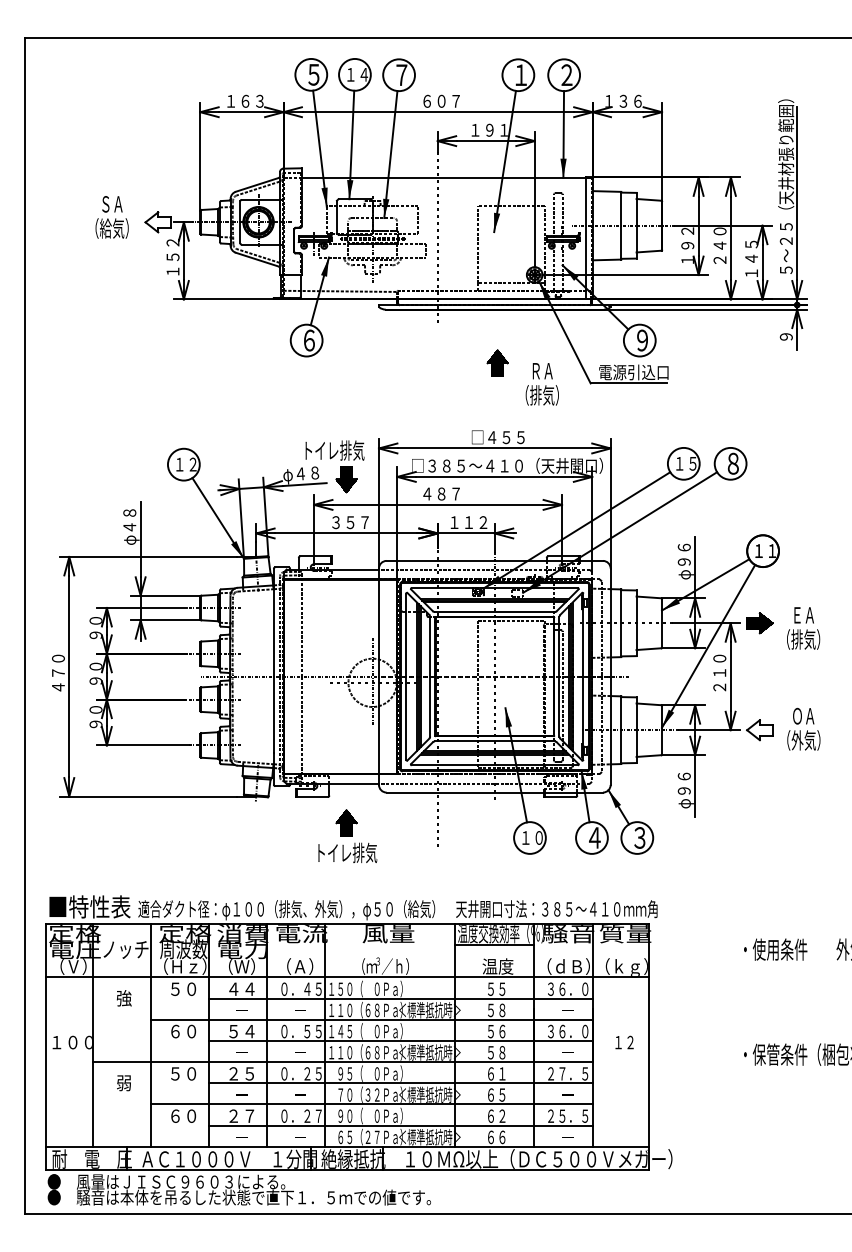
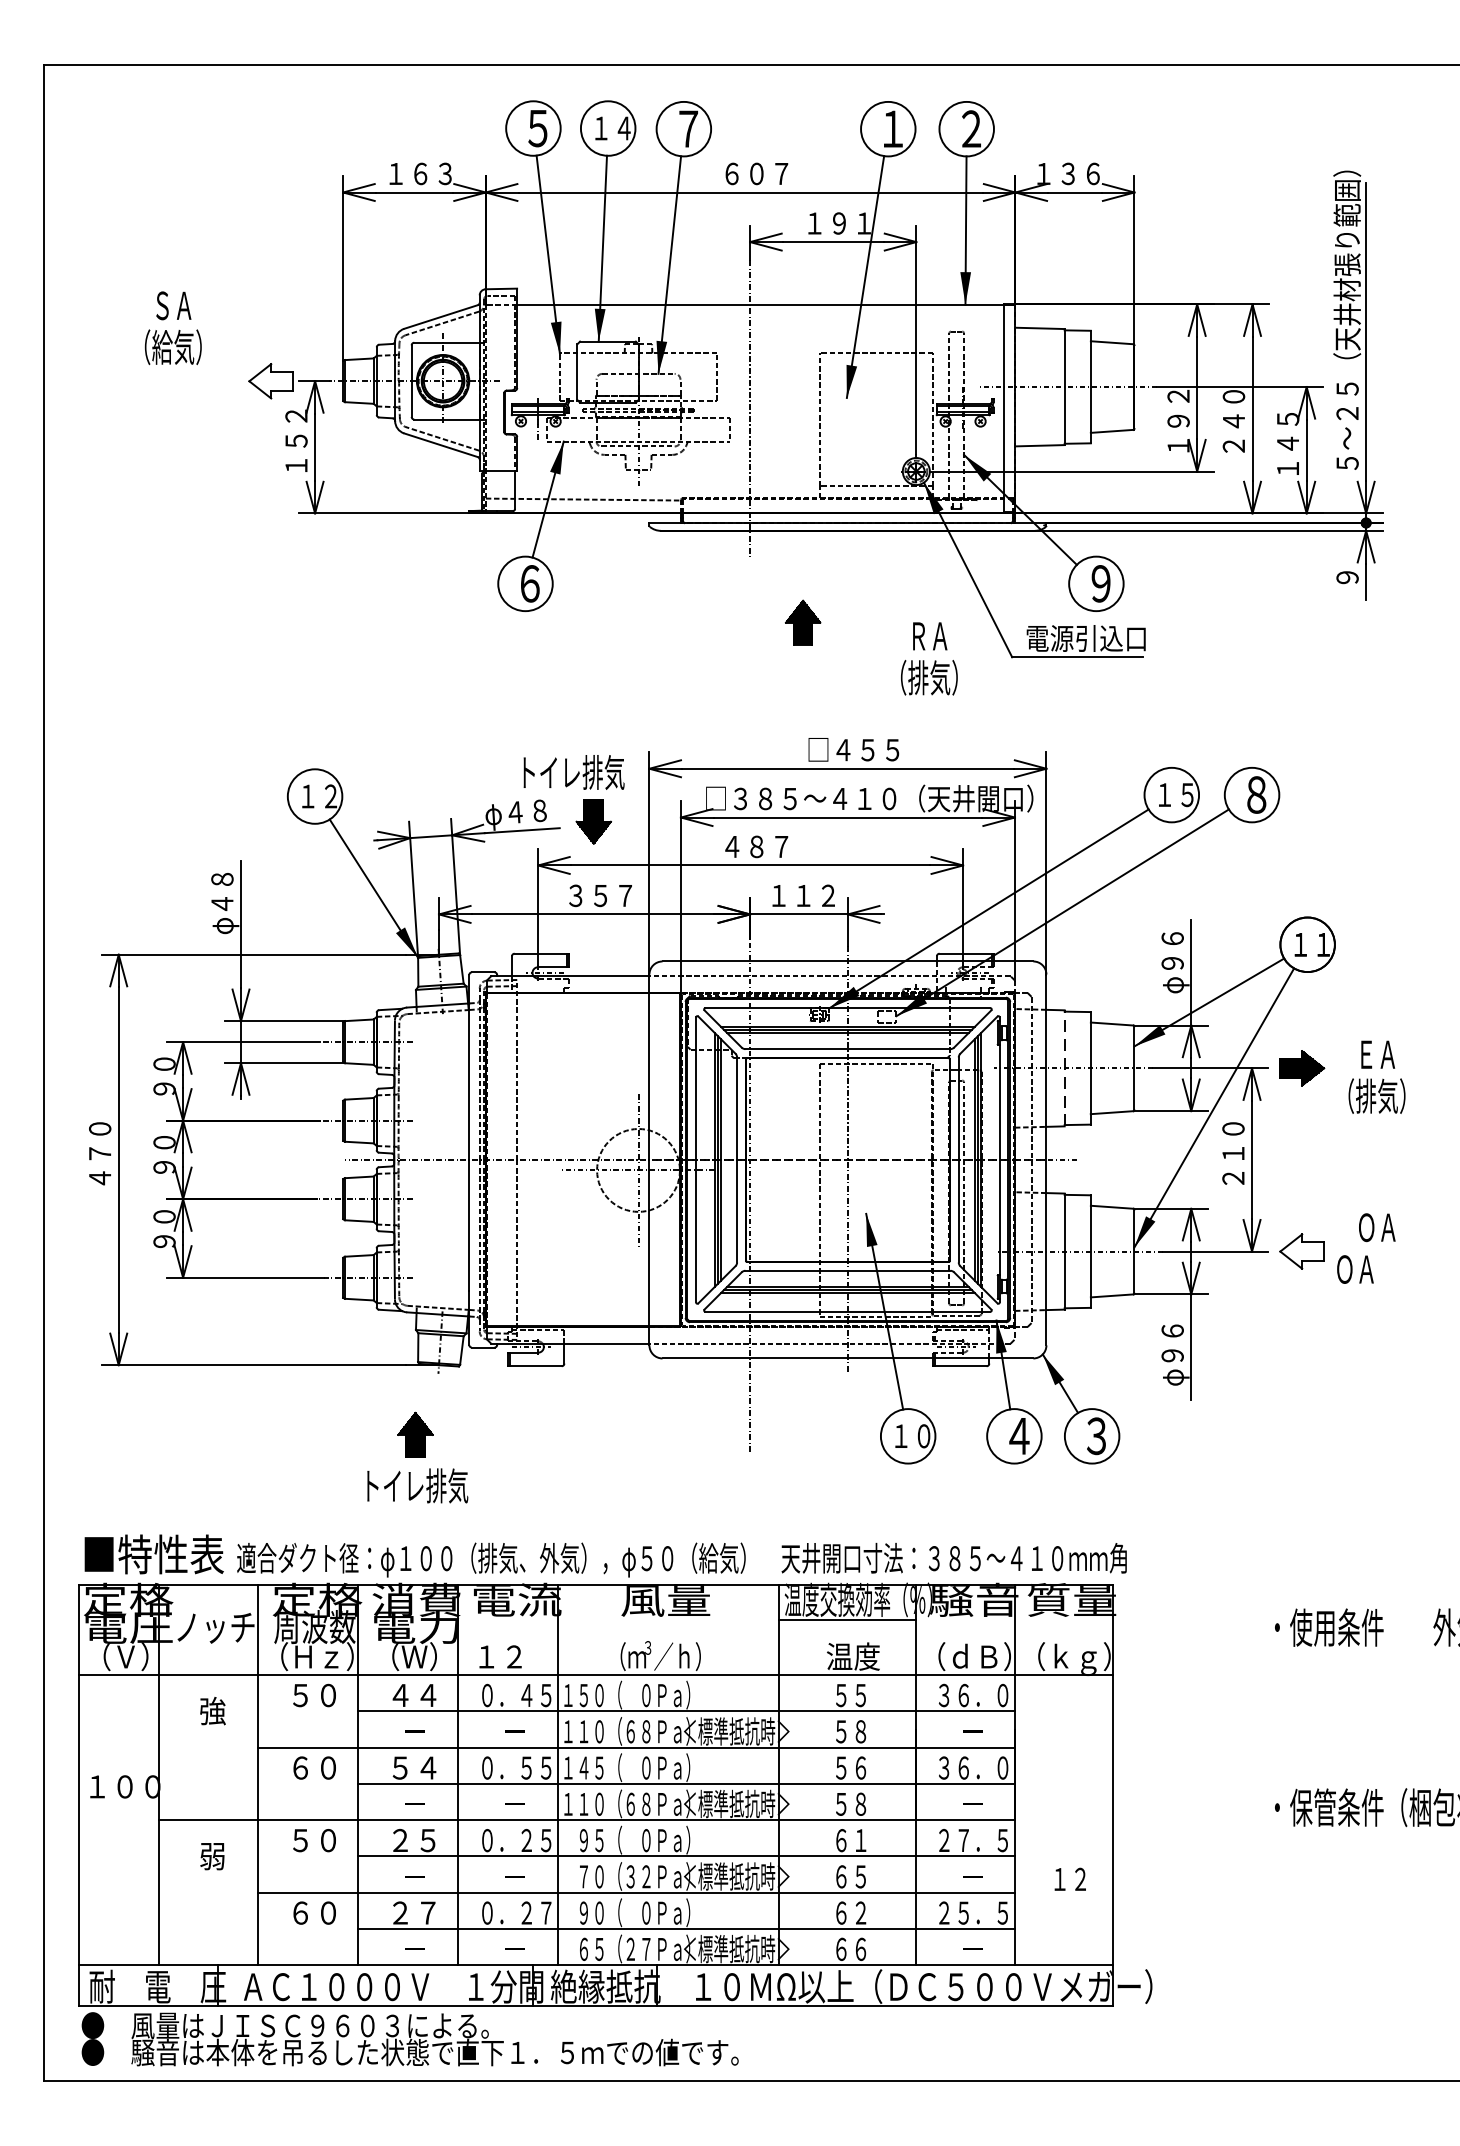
text: (111, 217) -> (172, 328), moved
part: (497, 362) -> (802, 621), moved
line: (621, 623) -> (1065, 1068), solid -> dashed
text: (800, 740) -> (1371, 1269), （外気） -> ＯＡ
part: (347, 835) -> (417, 1456), moved
text: (296, 966) -> (508, 1656), （Ａ） -> １２
text: (624, 1042) -> (1070, 1879), moved

